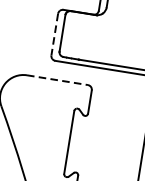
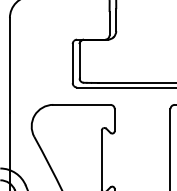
line: (54, 34) -> (72, 63), dashed -> solid
line: (57, 79) -> (81, 104), dashed -> solid

